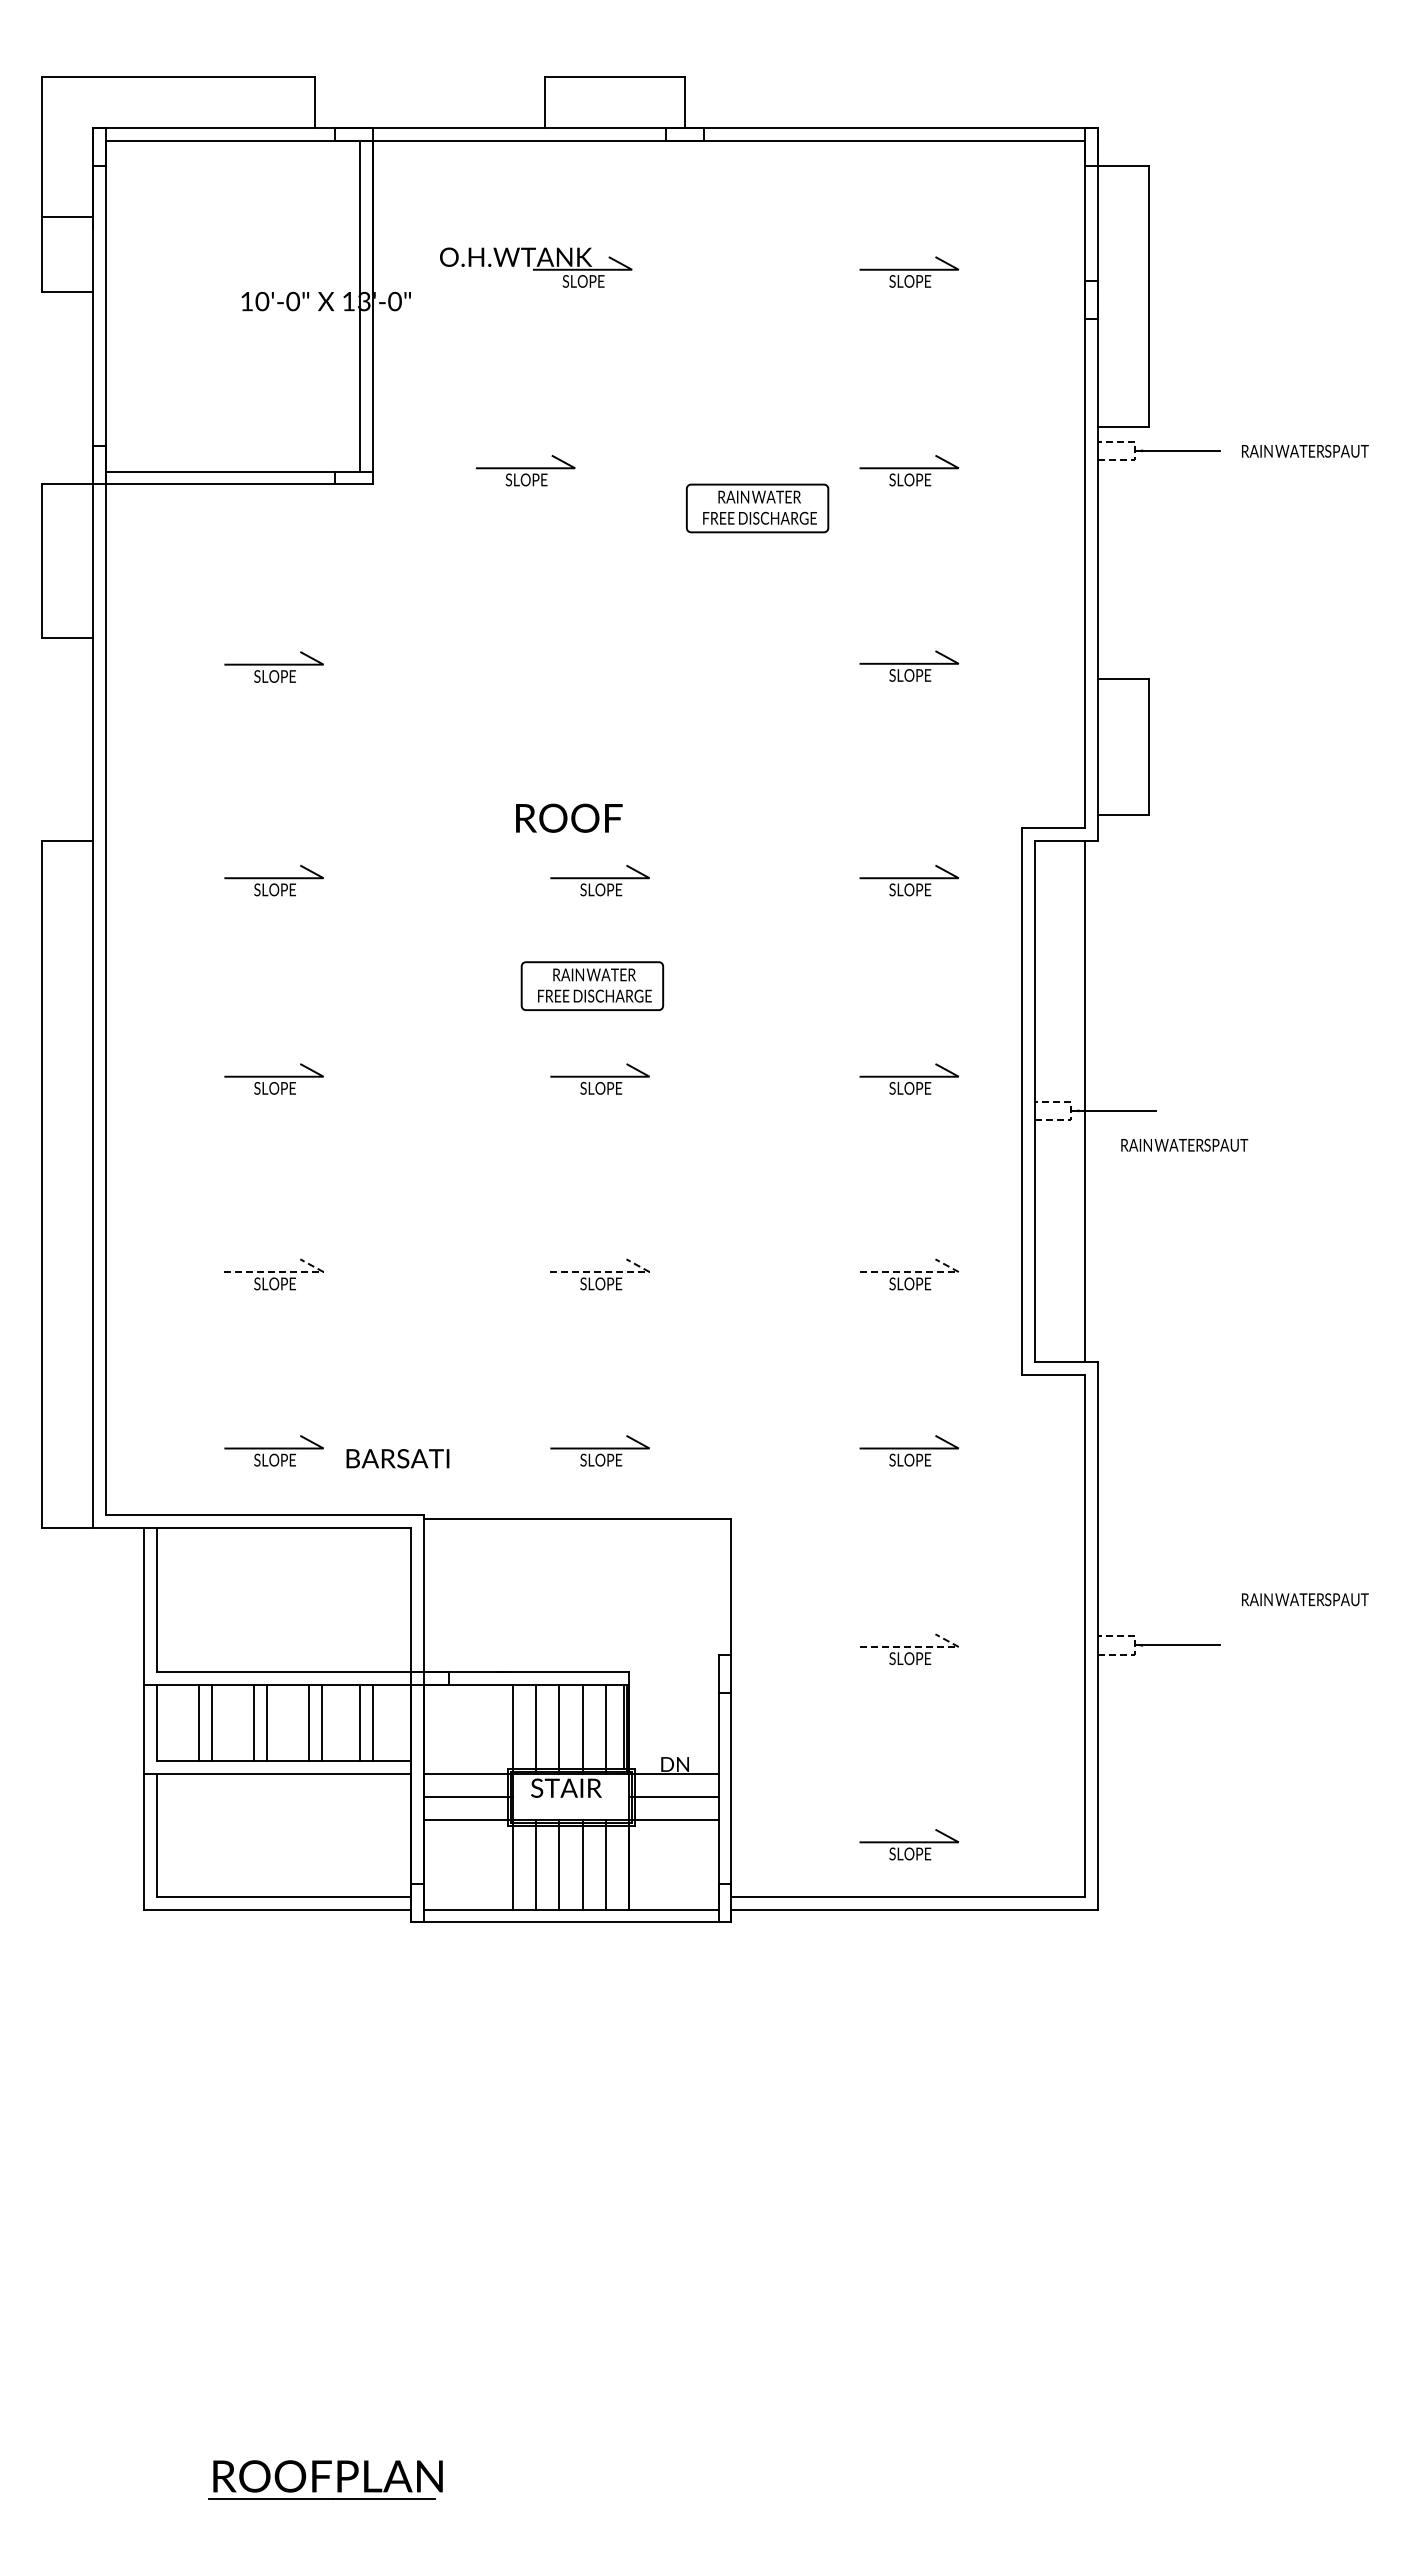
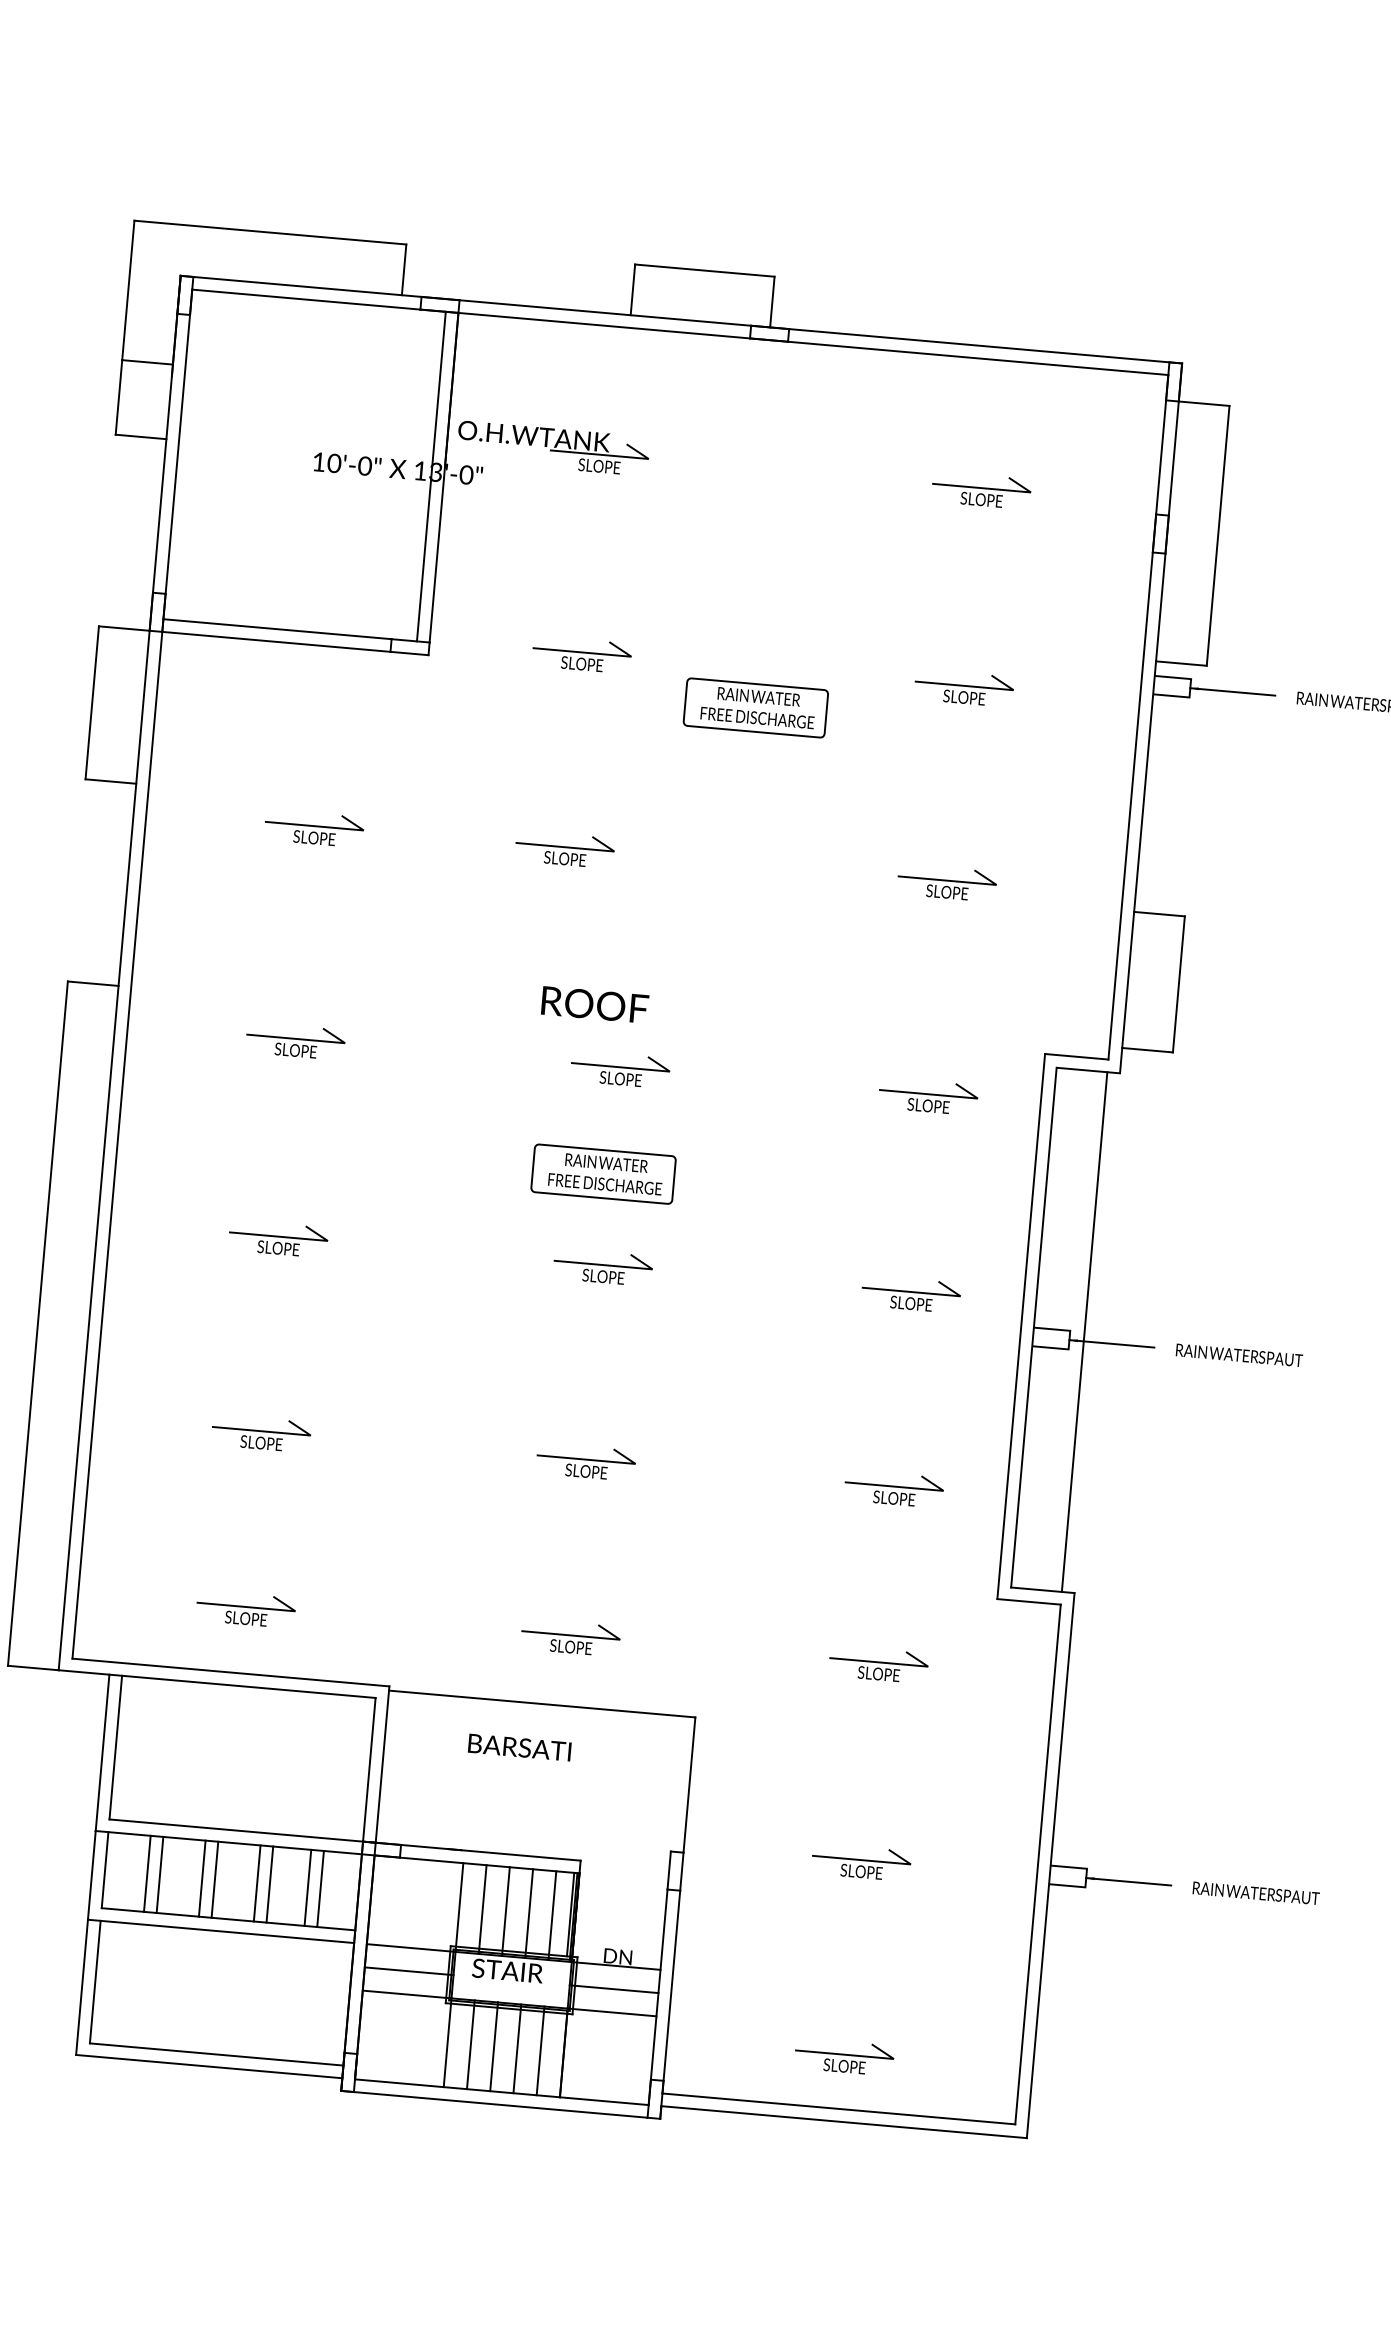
part: (536, 267) -> (553, 448), moved
line: (1134, 450) -> (1190, 687), dashed -> solid
part: (757, 508) -> (755, 708), moved
part: (525, 665) -> (564, 848), added
line: (1070, 1110) -> (1068, 1339), dashed -> solid
text: (1184, 1144) -> (1239, 1354), moved
line: (287, 1272) -> (274, 1432), dashed -> solid
line: (613, 1272) -> (599, 1461), dashed -> solid
line: (923, 1272) -> (908, 1488), dashed -> solid
text: (397, 1458) -> (519, 1747), moved
text: (1305, 1599) -> (1256, 1893), moved
line: (1134, 1644) -> (1086, 1877), dashed -> solid
line: (923, 1647) -> (875, 1861), dashed -> solid

